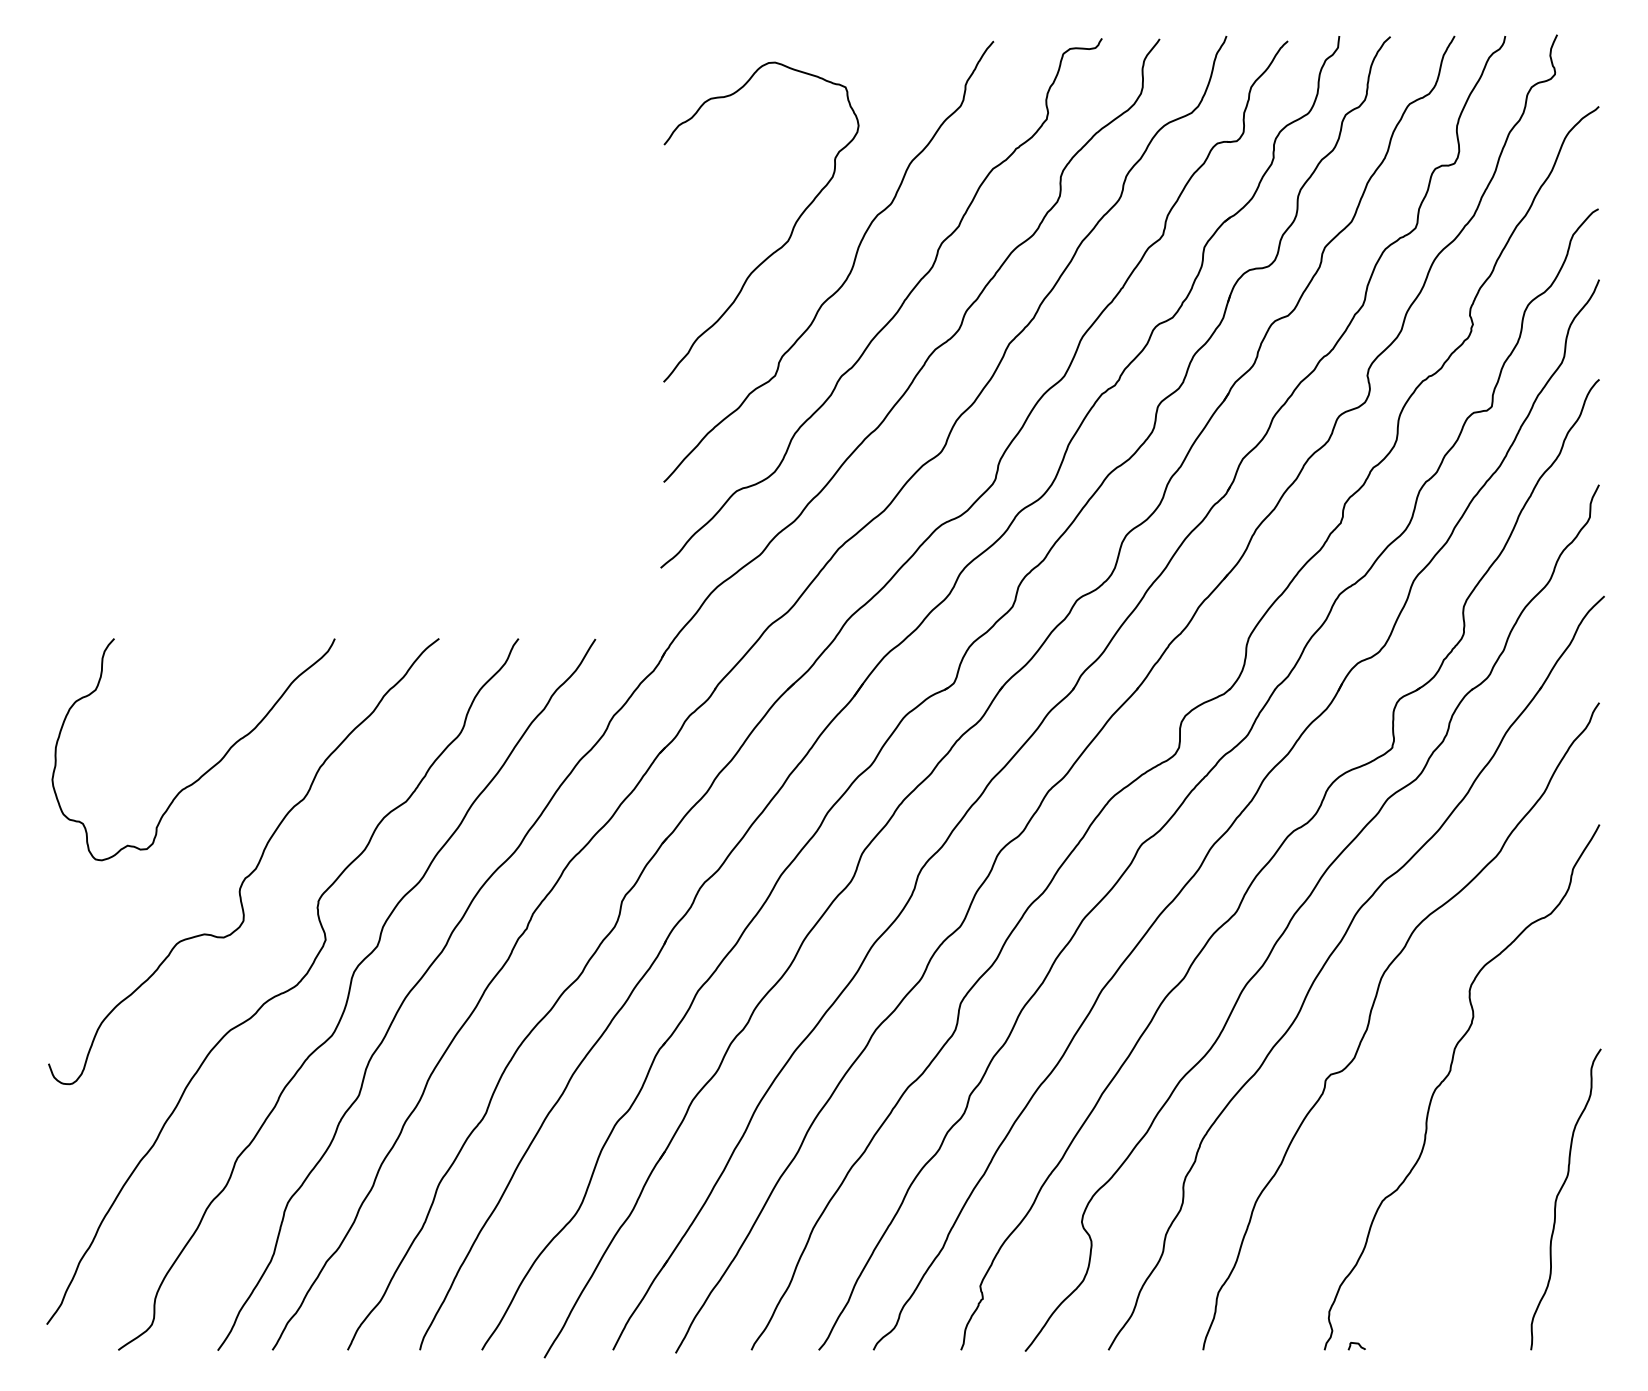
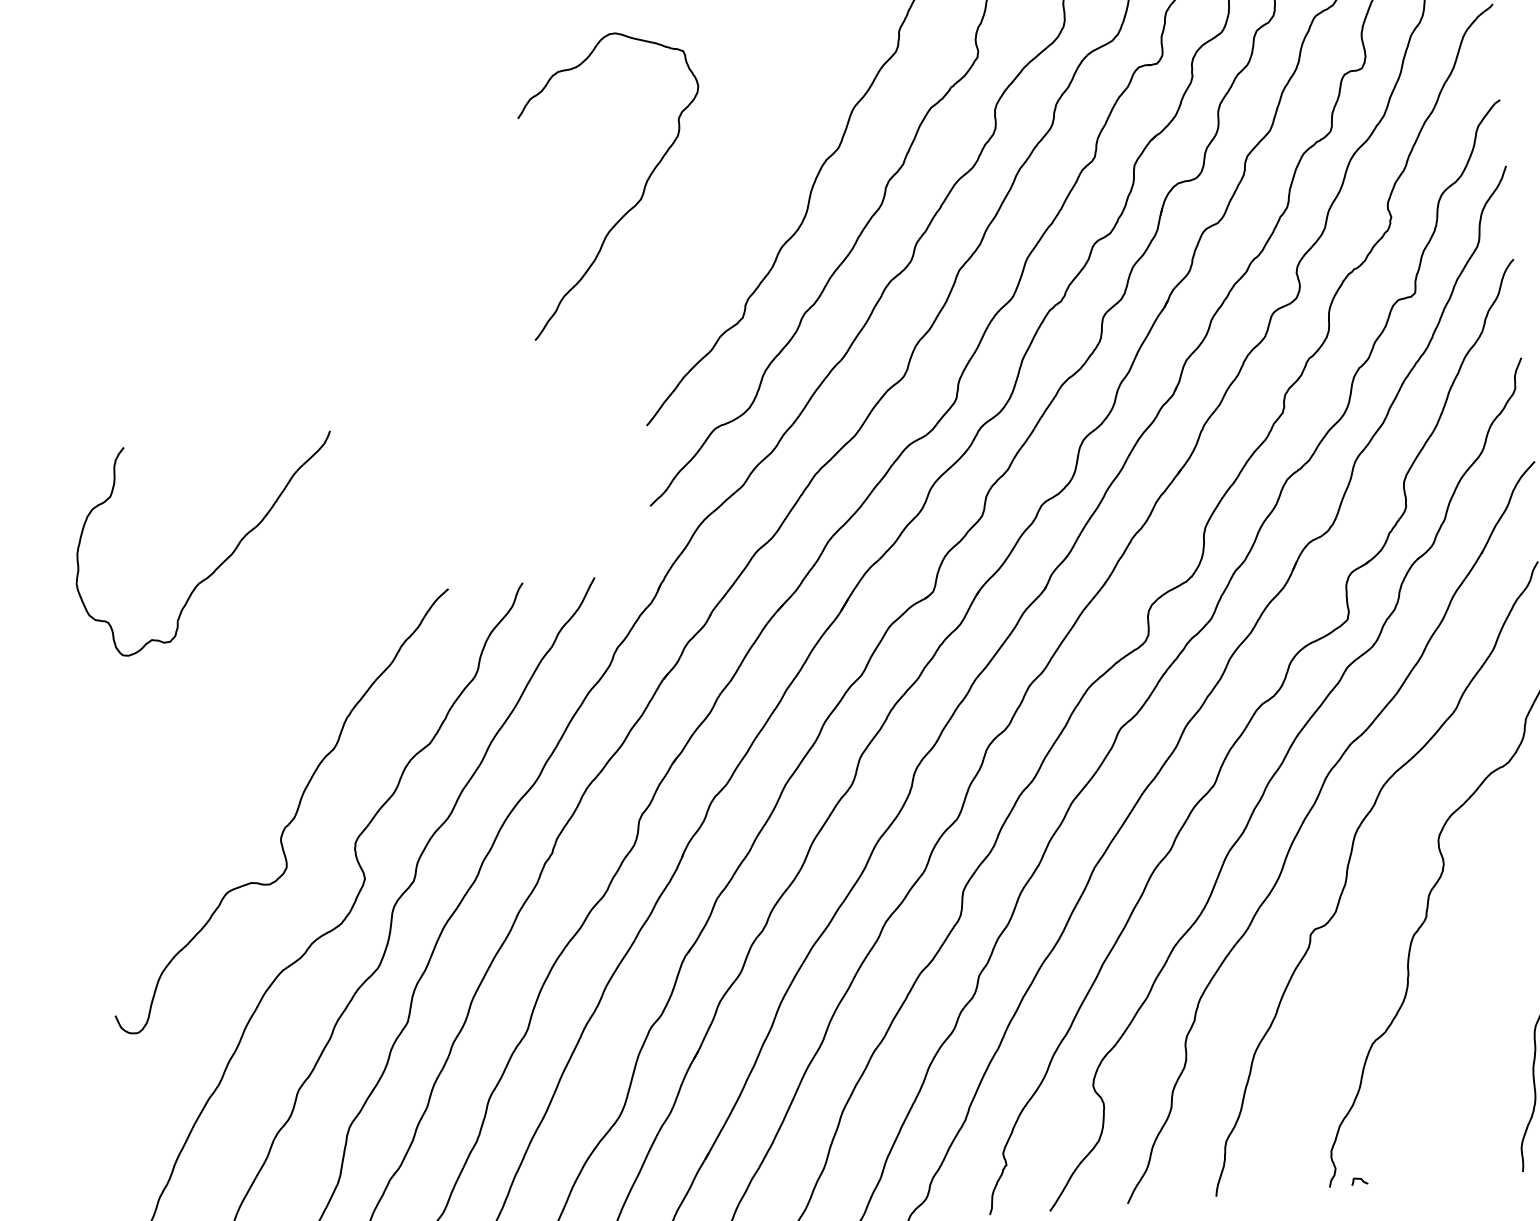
curve: (789, 235) -> (641, 193), moved
curve: (210, 767) -> (223, 560), moved

